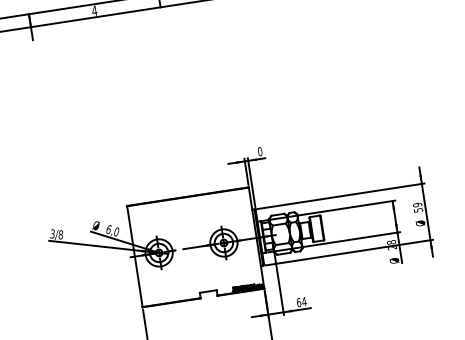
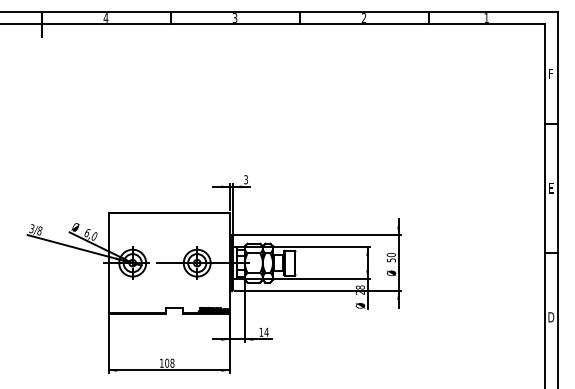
text: (260, 151) -> (246, 179), 0 -> 3
text: (417, 205) -> (391, 255), 59 -> 50
text: (298, 301) -> (261, 331), 64 -> 14

